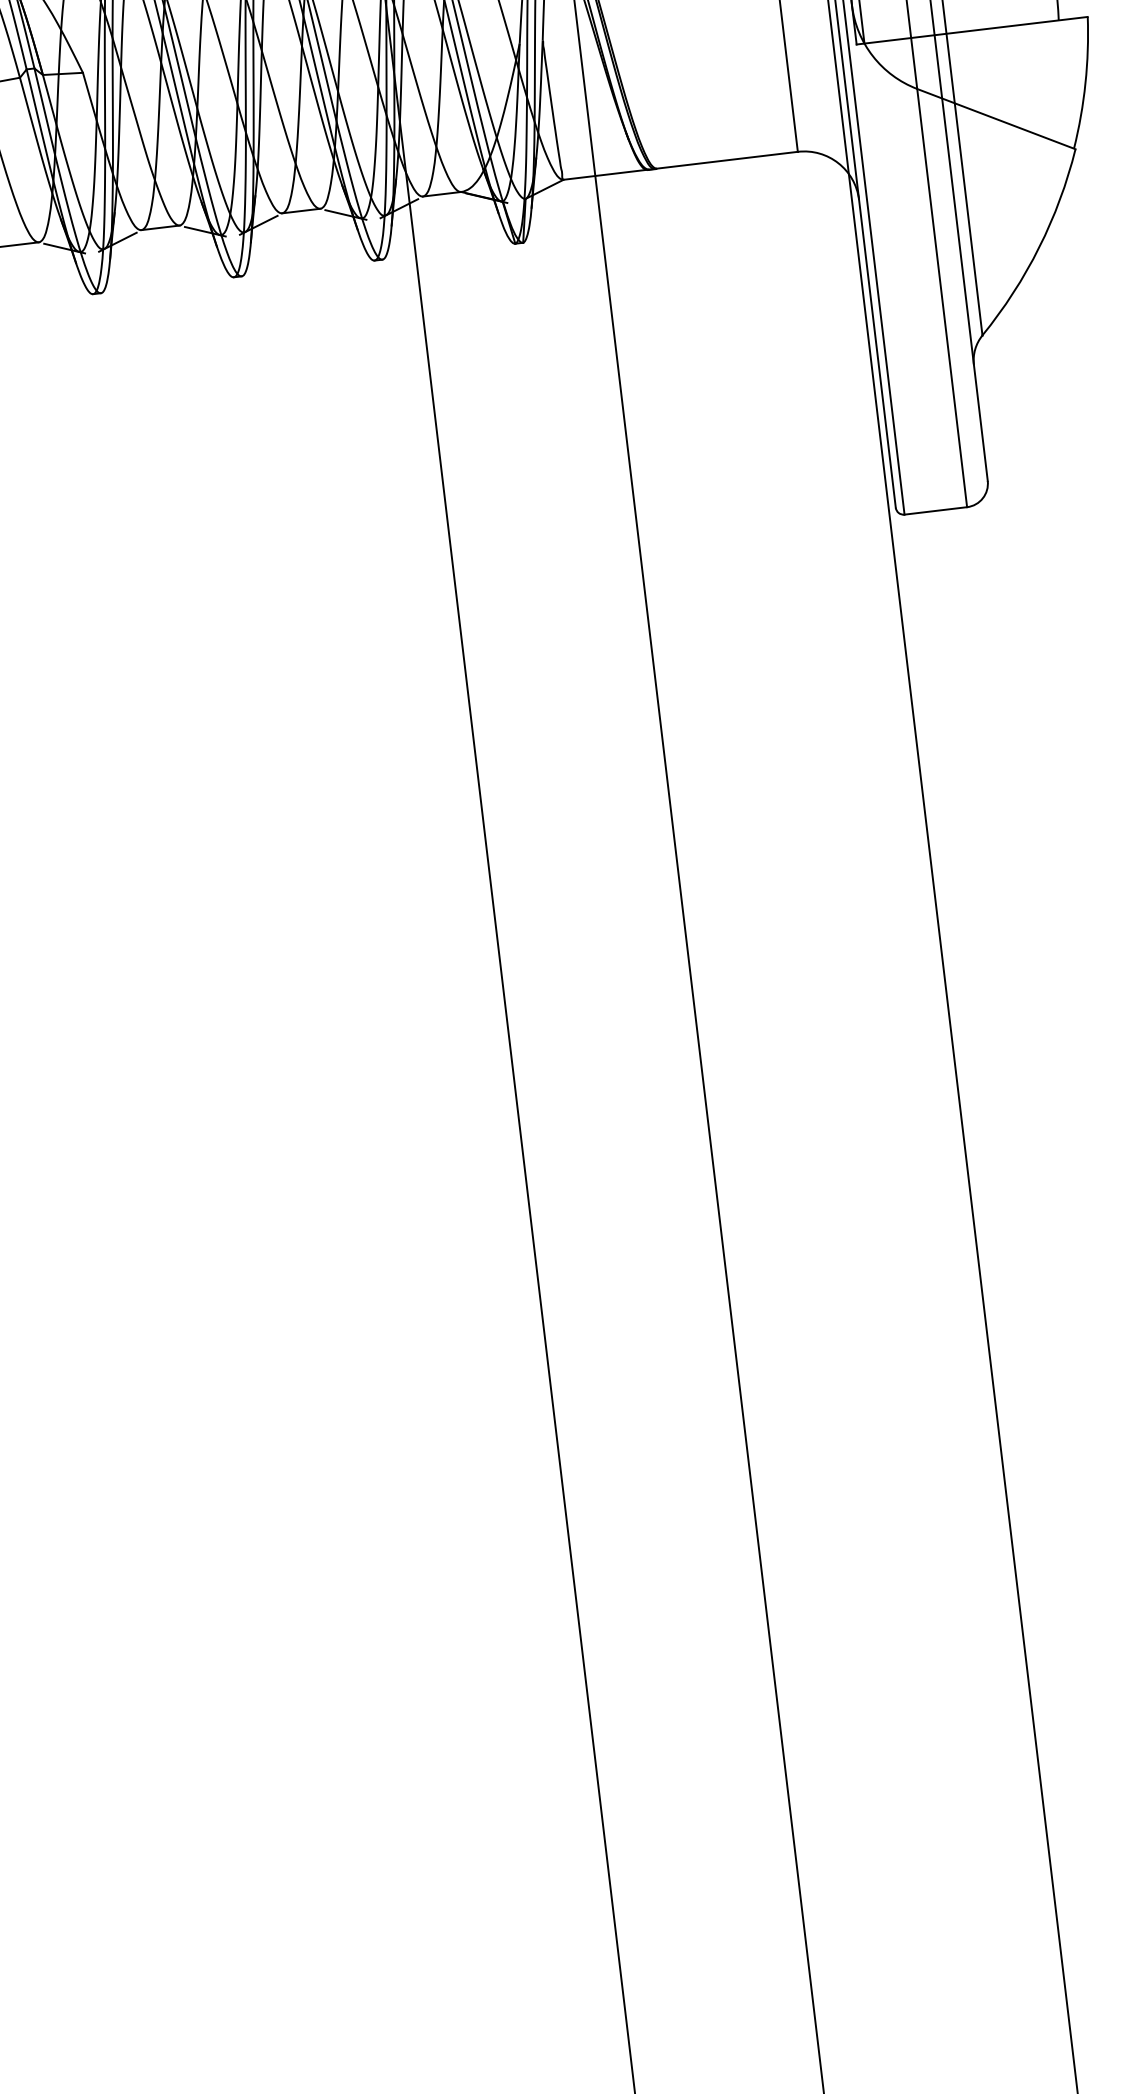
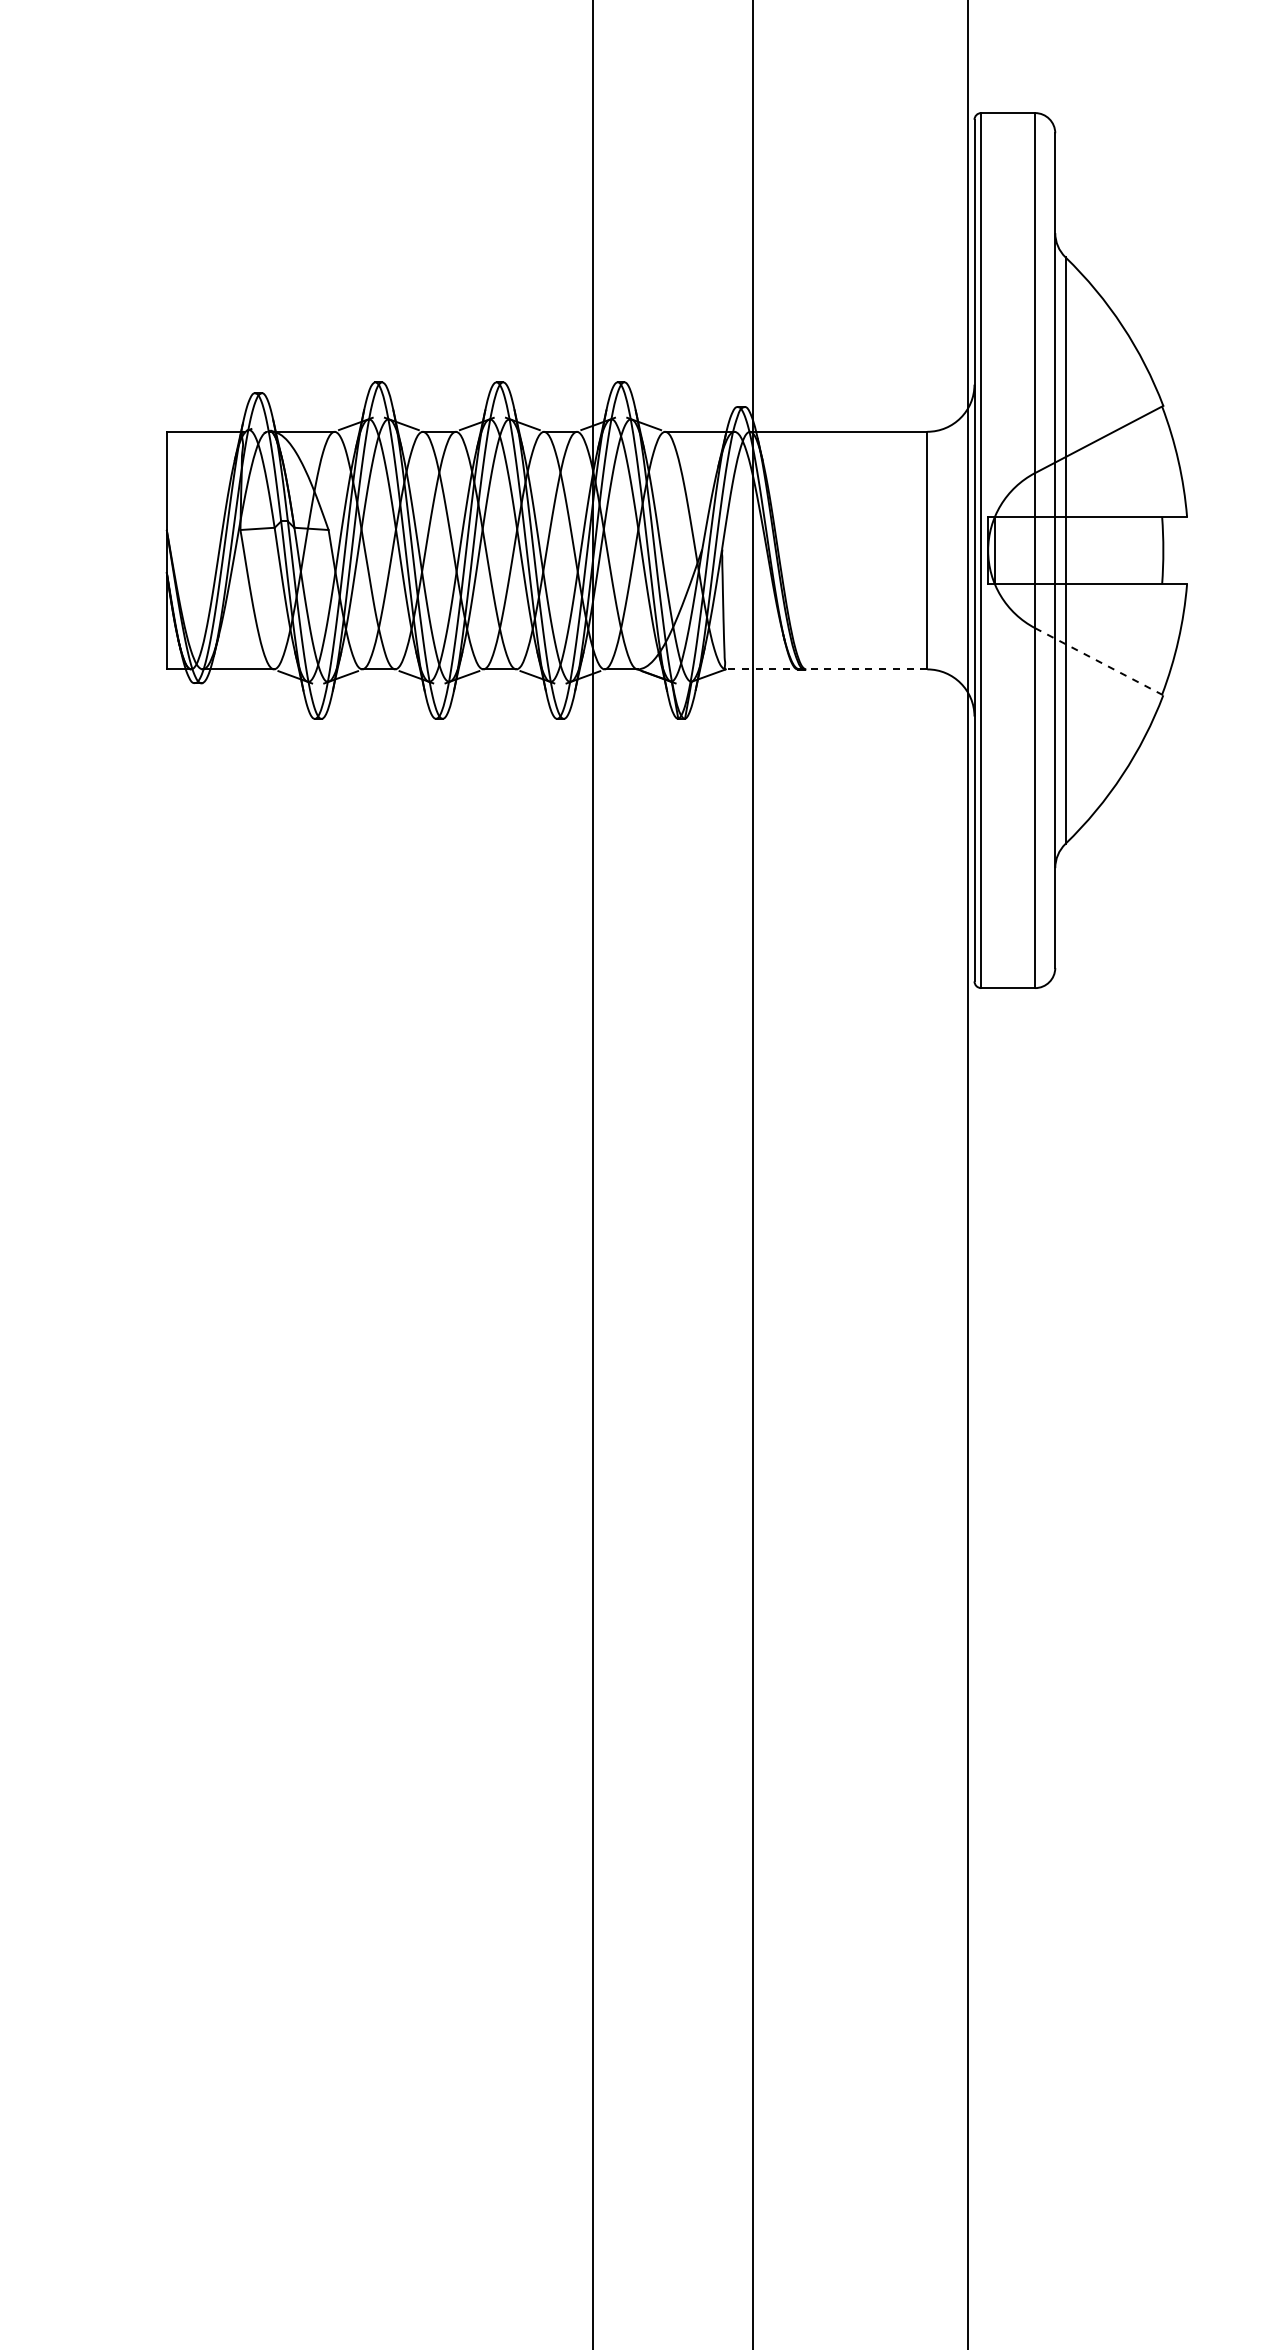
line: (996, 118) -> (1099, 661), solid -> dashed
line: (680, 165) -> (826, 669), solid -> dashed

